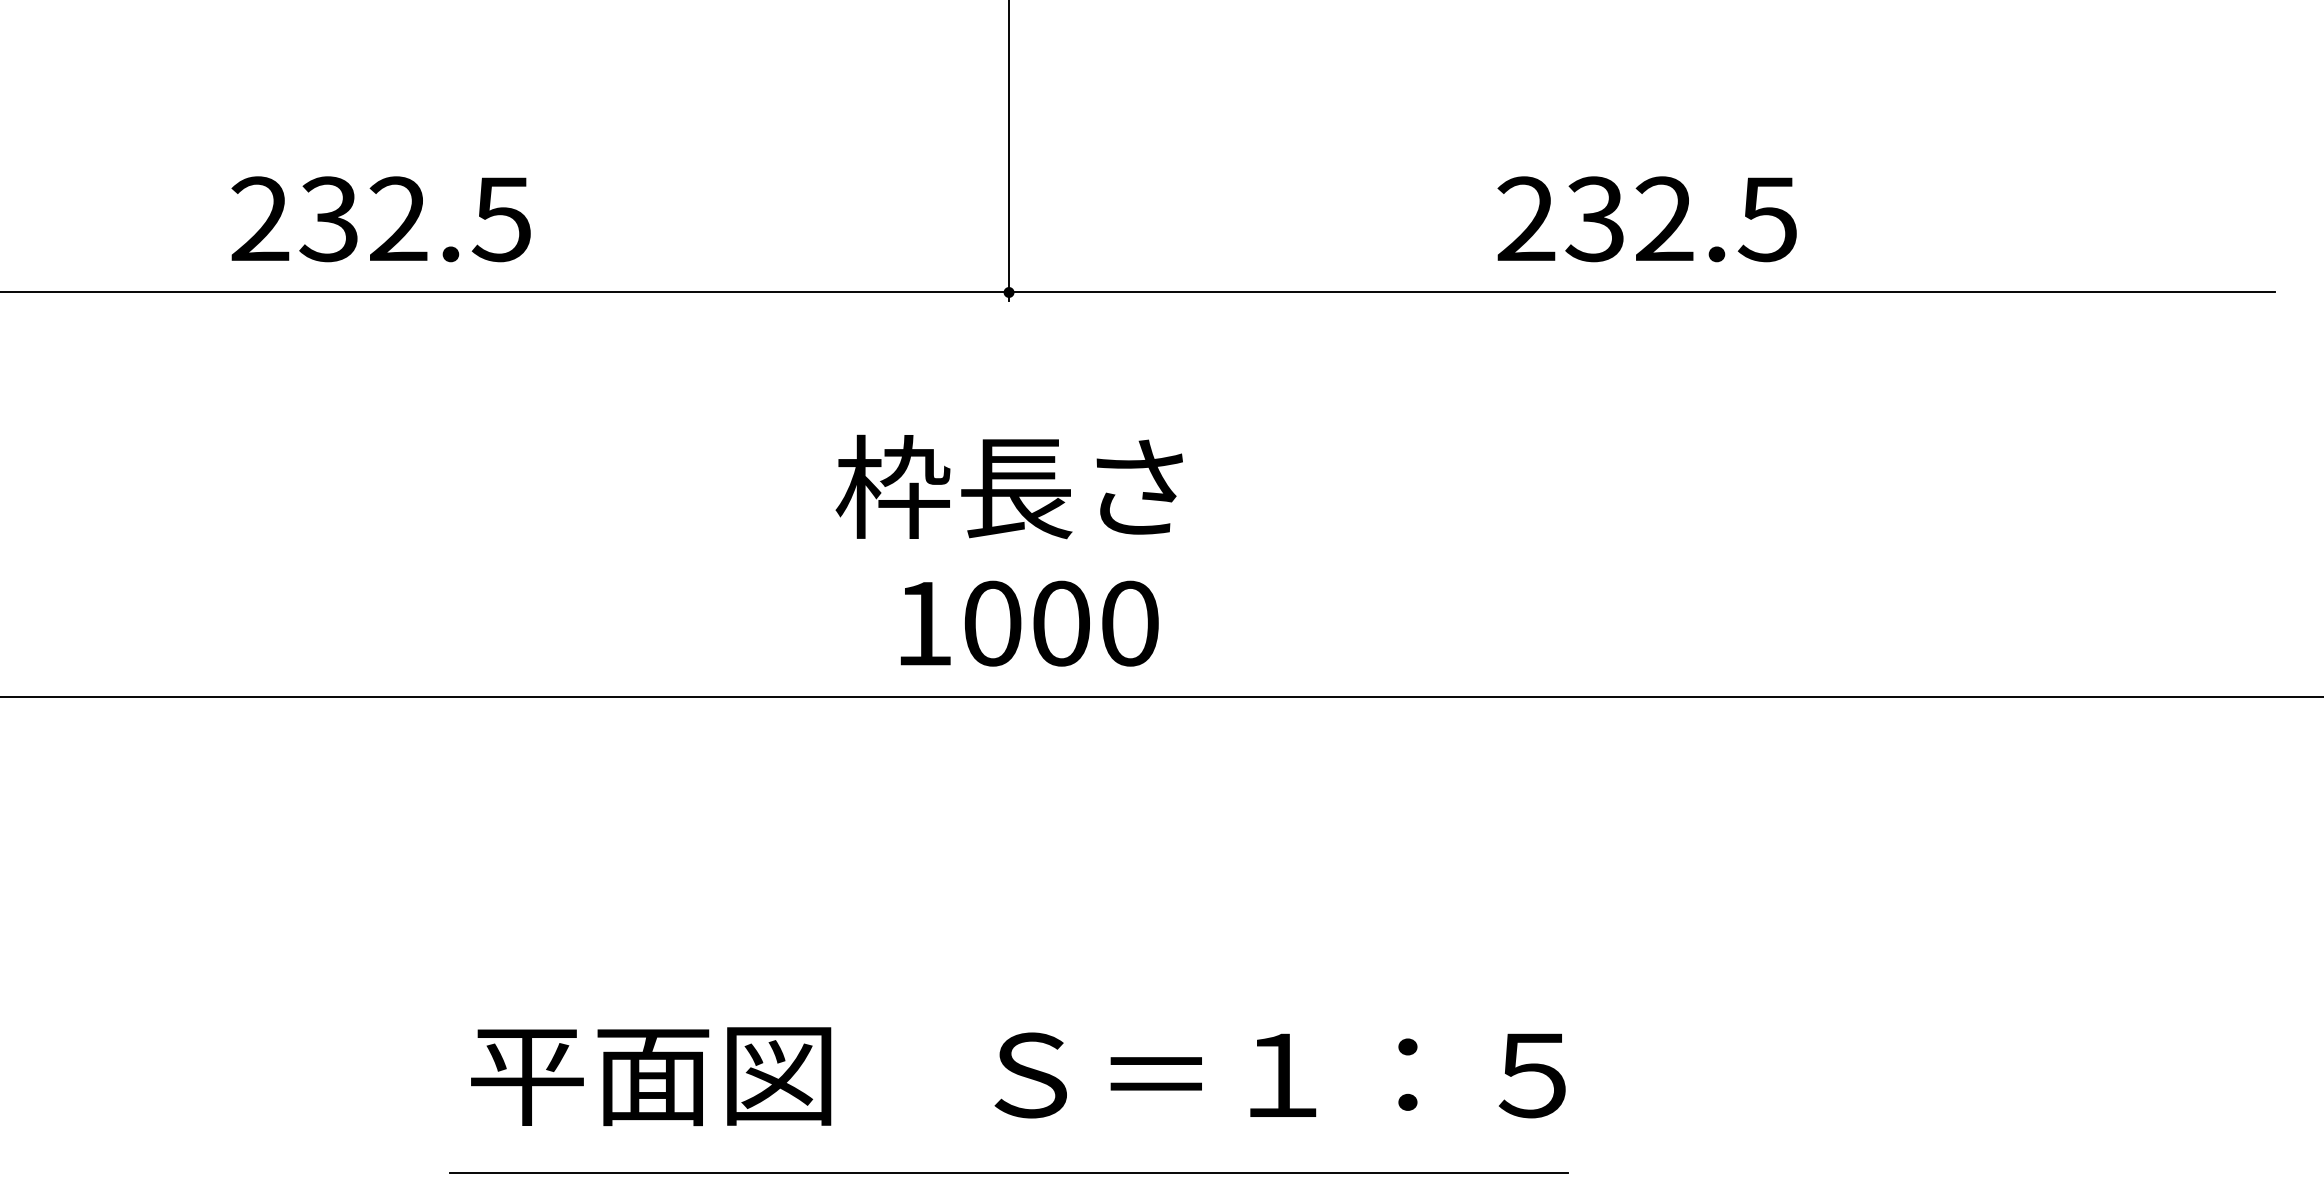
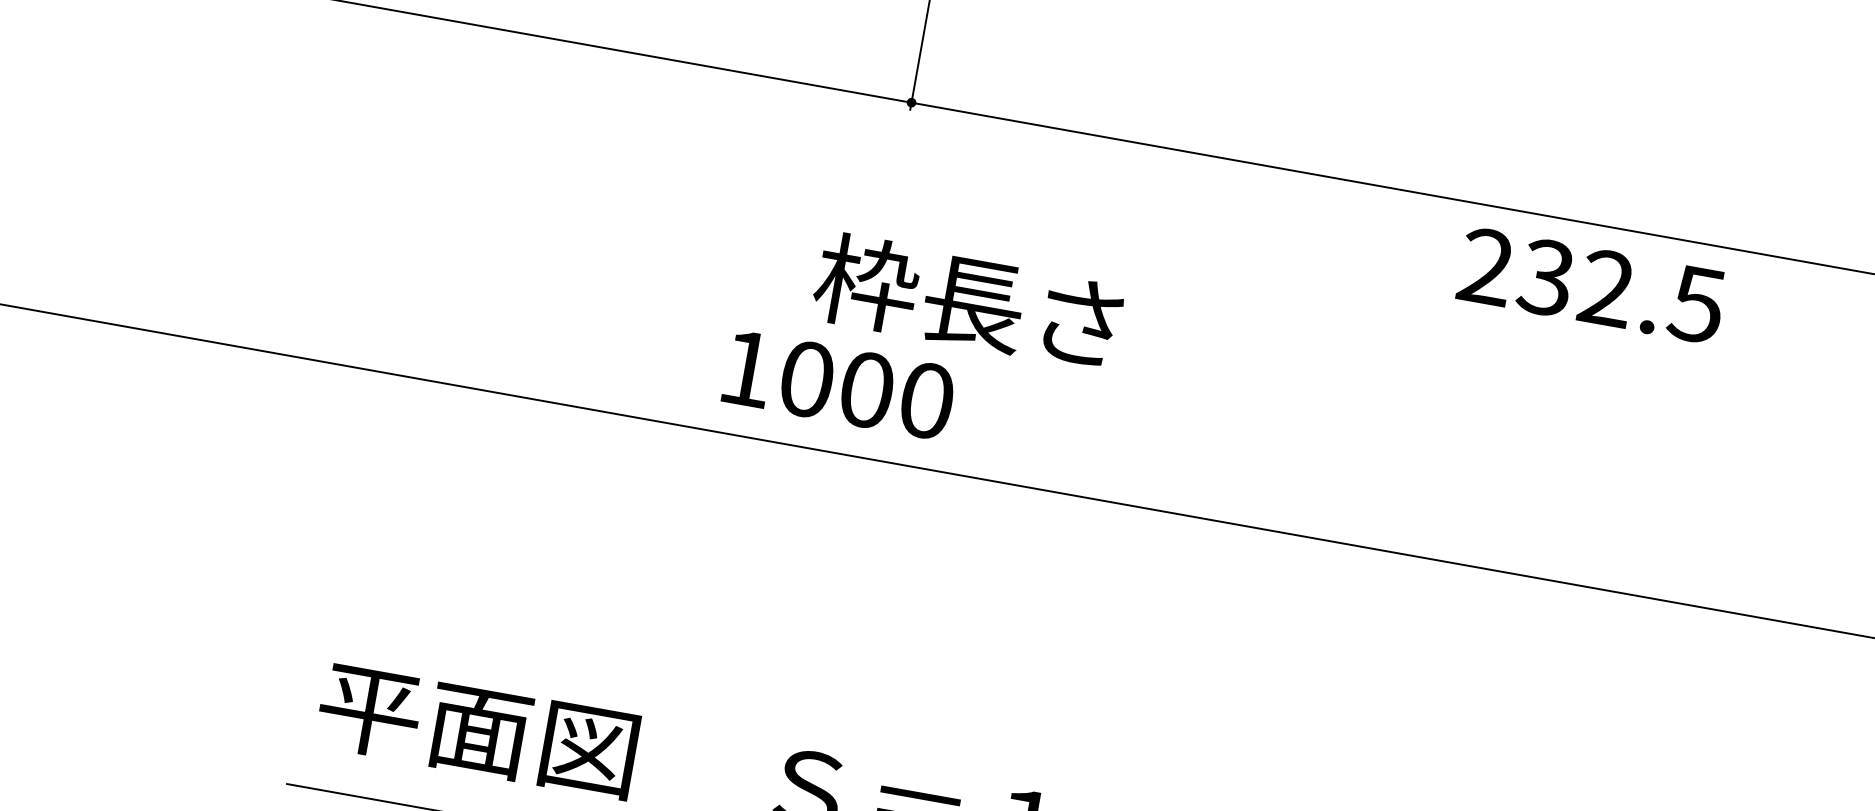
text: (1646, 219) -> (1591, 285), moved
text: (1008, 486) -> (967, 300), moved
text: (1029, 623) -> (839, 384), moved

